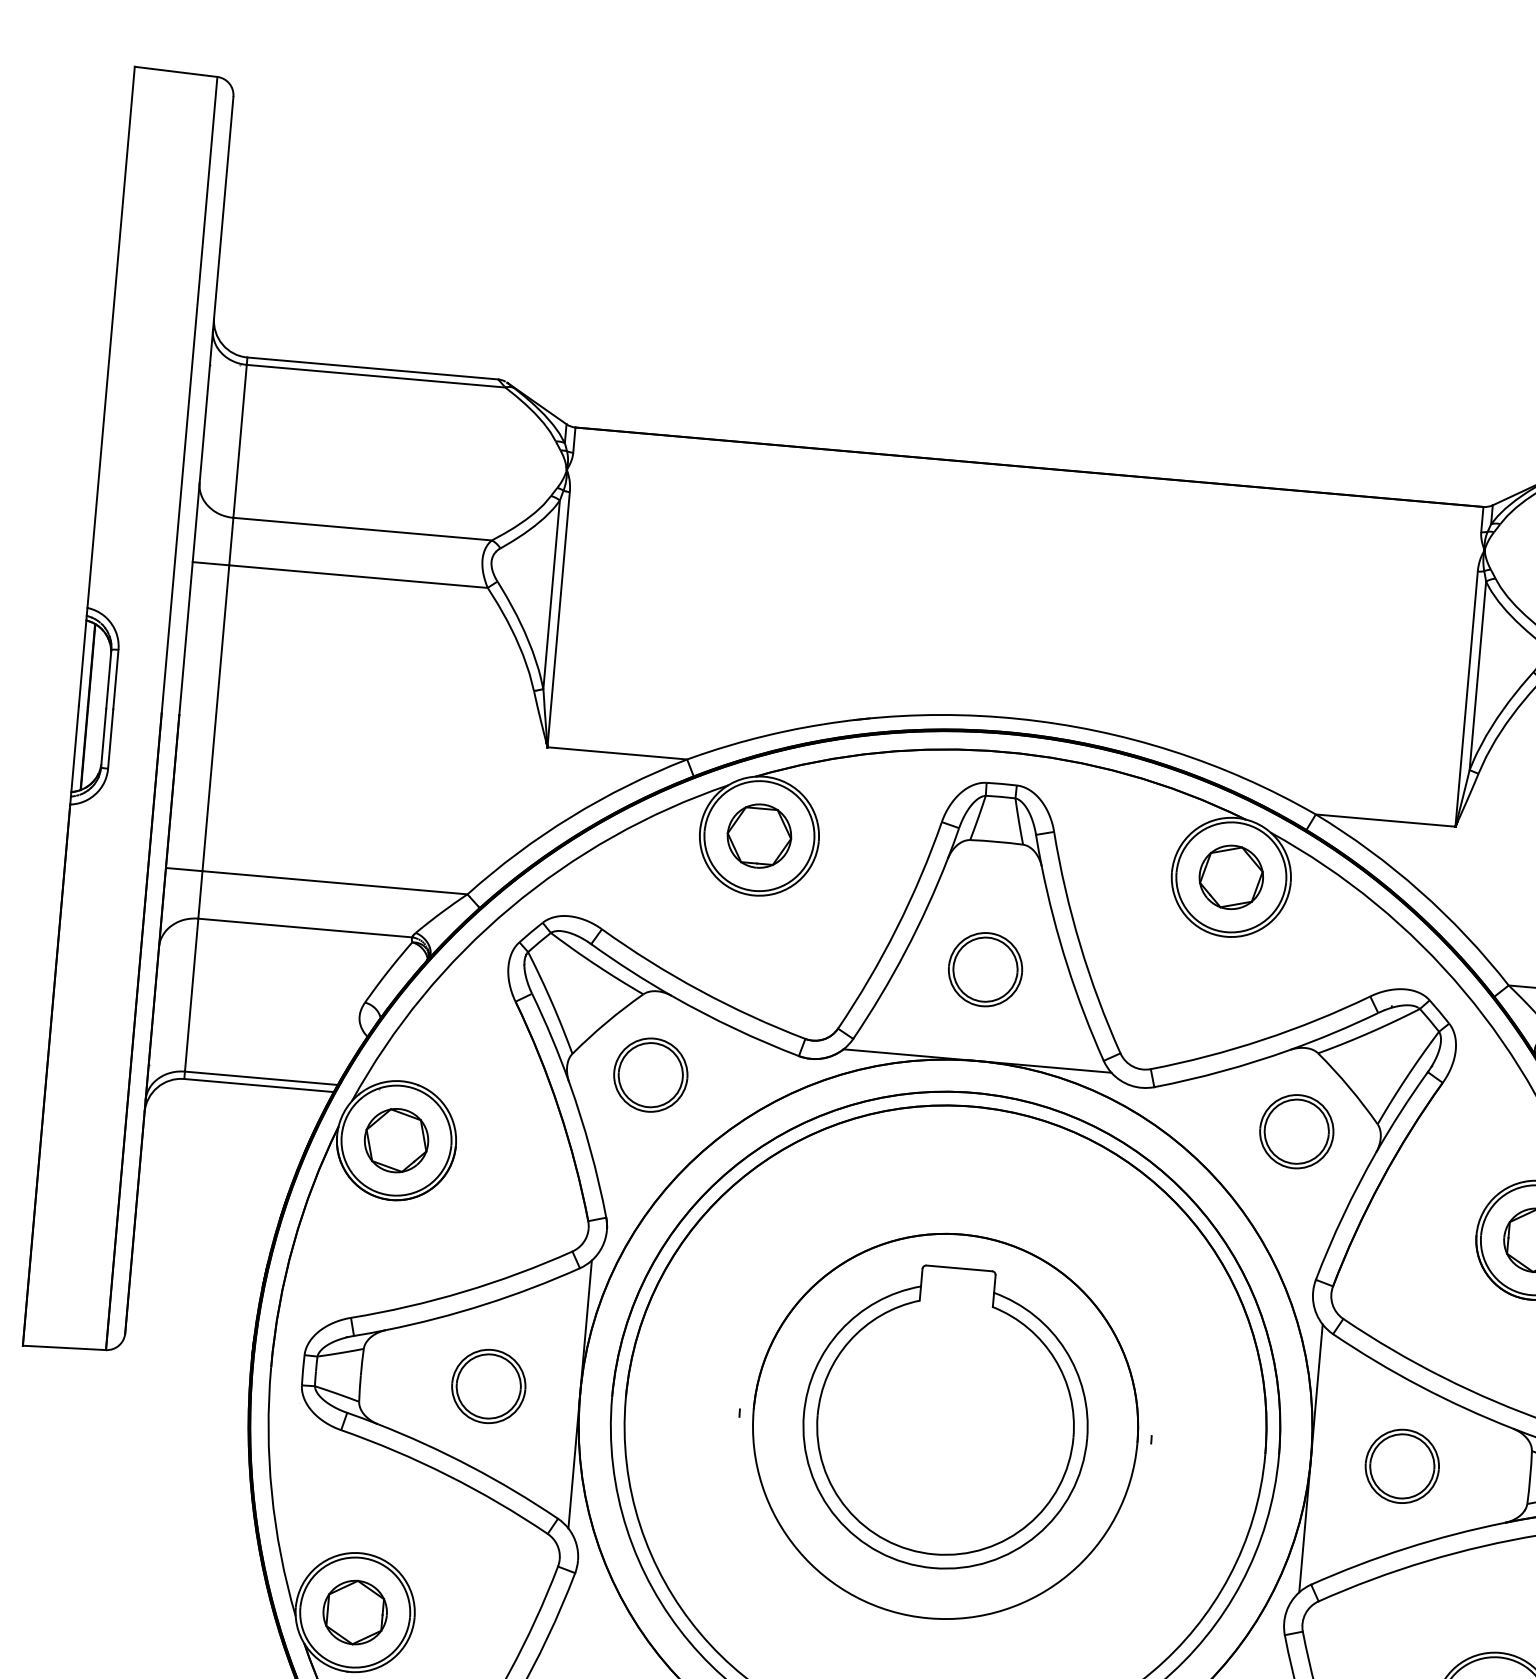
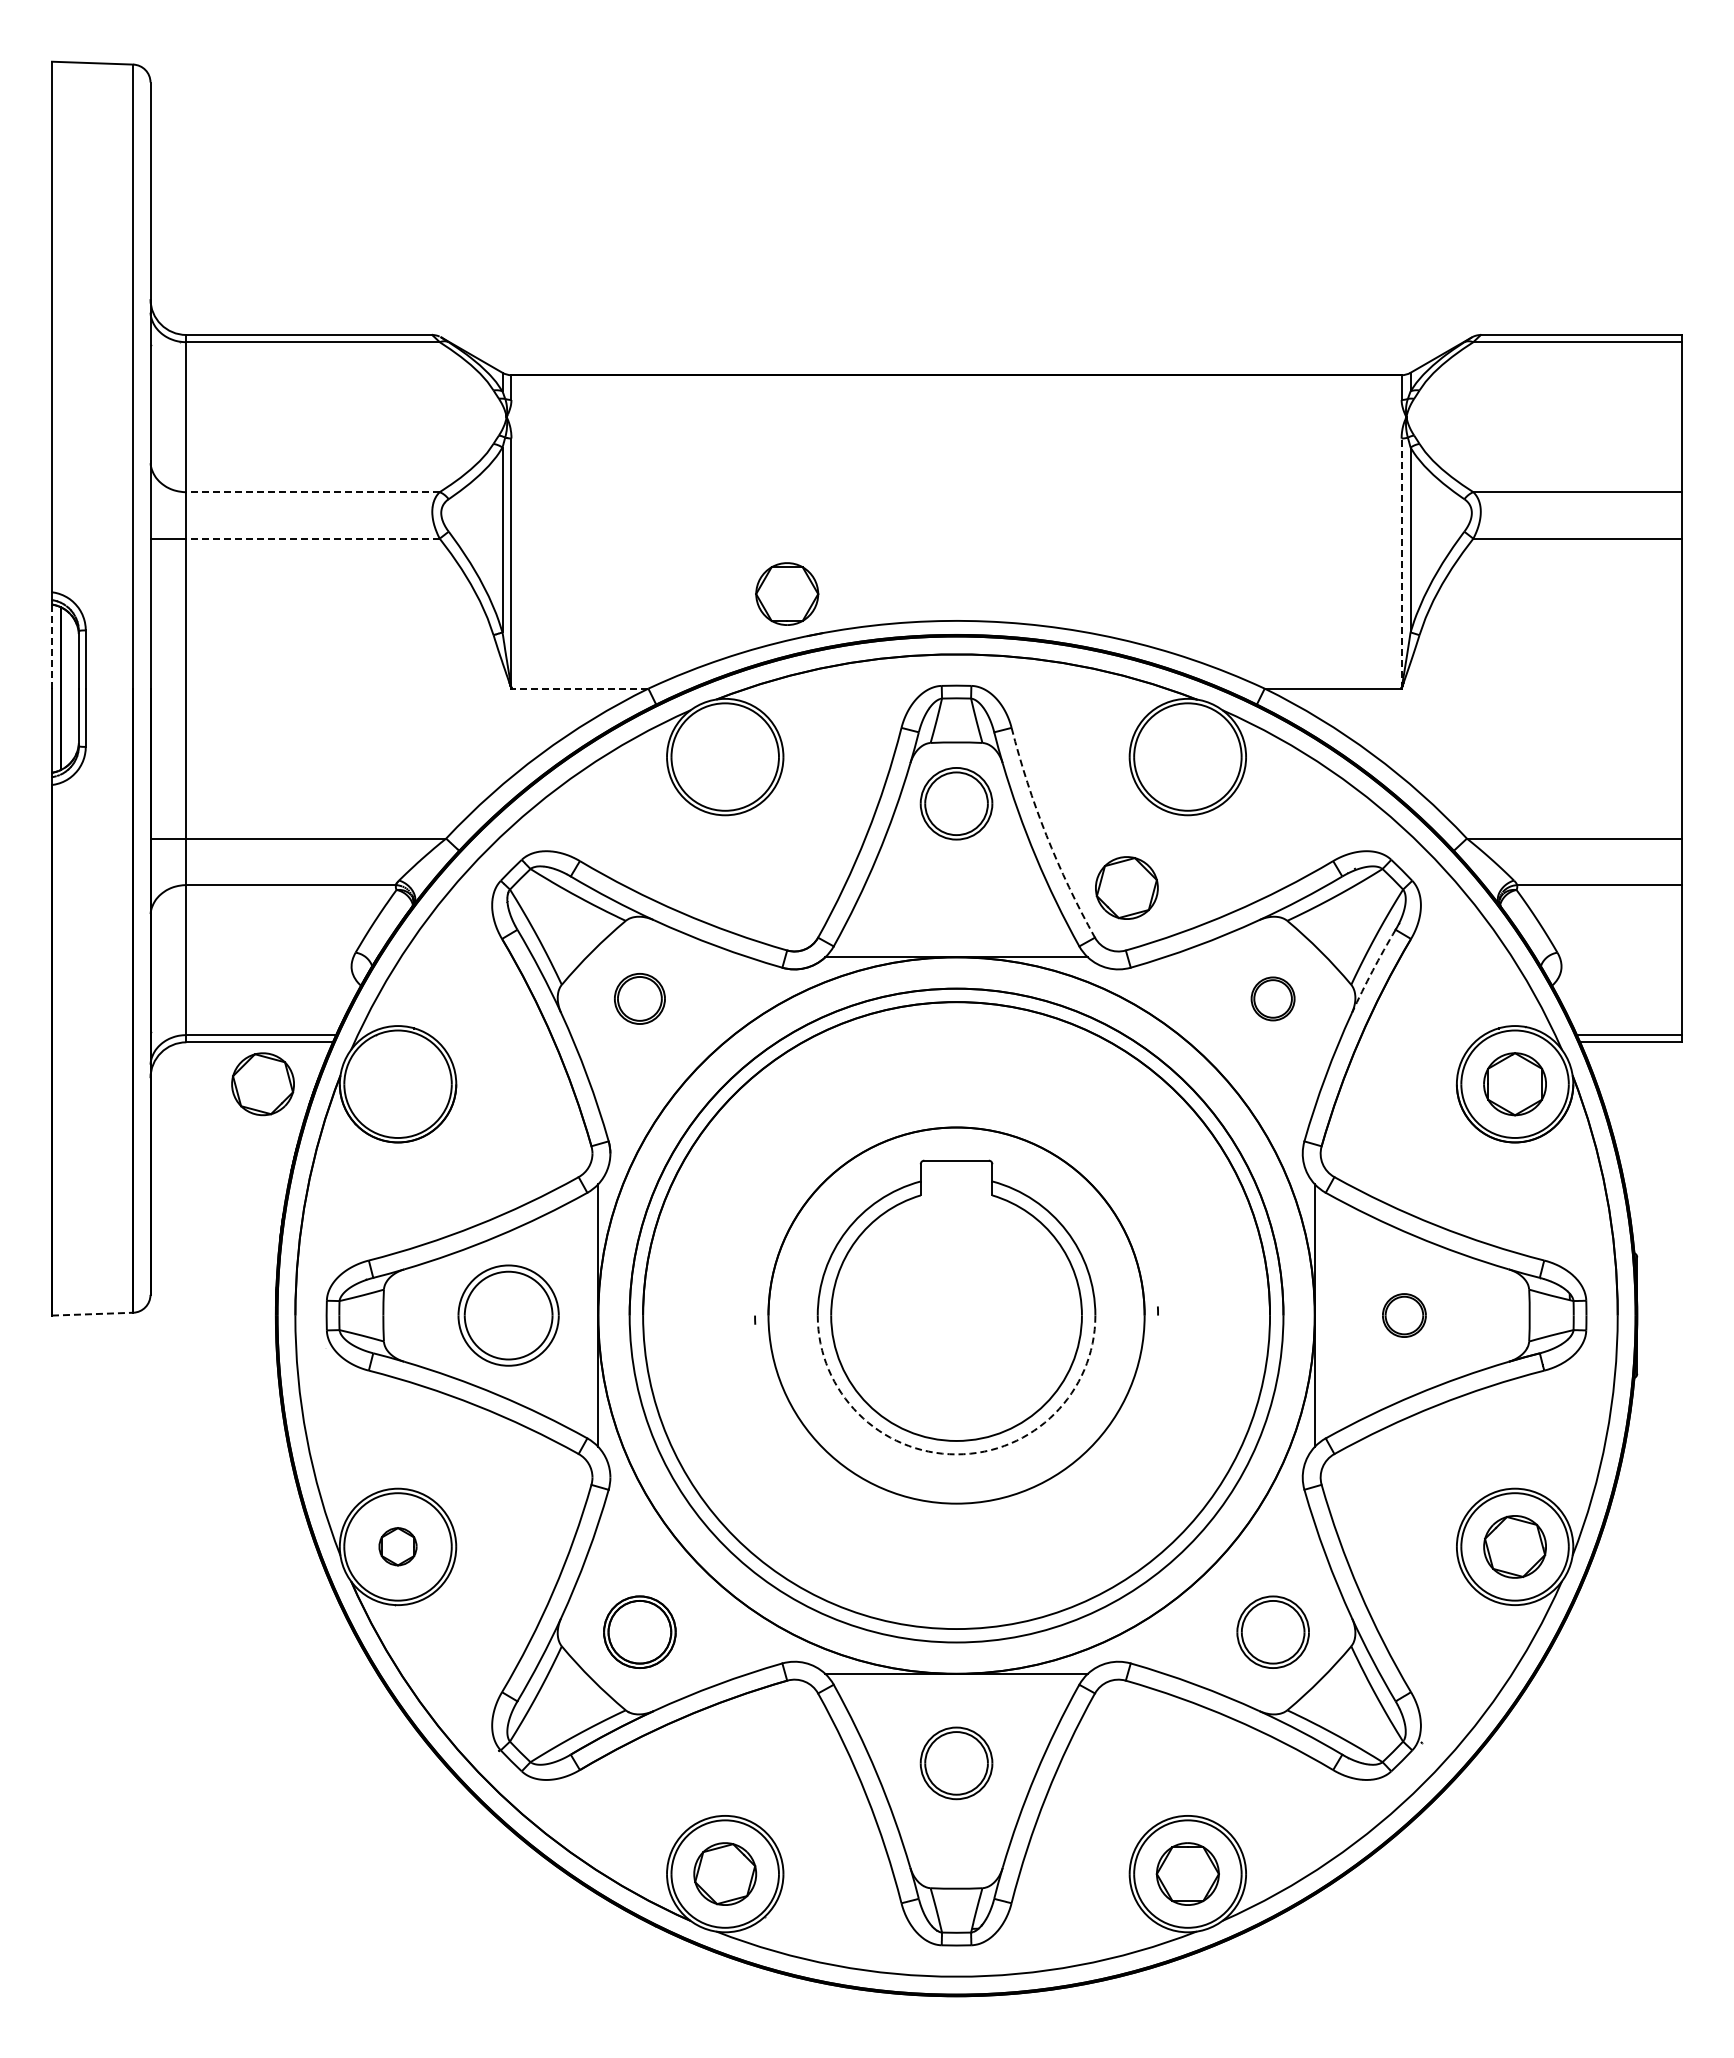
line: (363, 529) -> (313, 492), solid -> dashed
line: (358, 576) -> (313, 538), solid -> dashed
line: (83, 663) -> (52, 646), solid -> dashed
line: (1466, 699) -> (1401, 563), solid -> dashed
line: (616, 753) -> (579, 688), solid -> dashed
part: (759, 835) -> (787, 593), moved
part: (1231, 876) -> (1126, 887), moved
arc: (1080, 944) -> (1046, 835), solid -> dashed
part: (985, 969) -> (956, 803), moved
part: (650, 1074) -> (639, 998), size x0.7
arc: (1400, 1111) -> (1372, 970), solid -> dashed
part: (1296, 1131) -> (1272, 998), size x0.6
part: (395, 1140) -> (262, 1084), moved
line: (64, 1348) -> (92, 1314), solid -> dashed
part: (488, 1386) -> (508, 1315), size x1.4
part: (1402, 1466) -> (1404, 1315), size x0.6
arc: (933, 1568) -> (956, 1454), solid -> dashed
part: (354, 1612) -> (397, 1546), size x0.6

